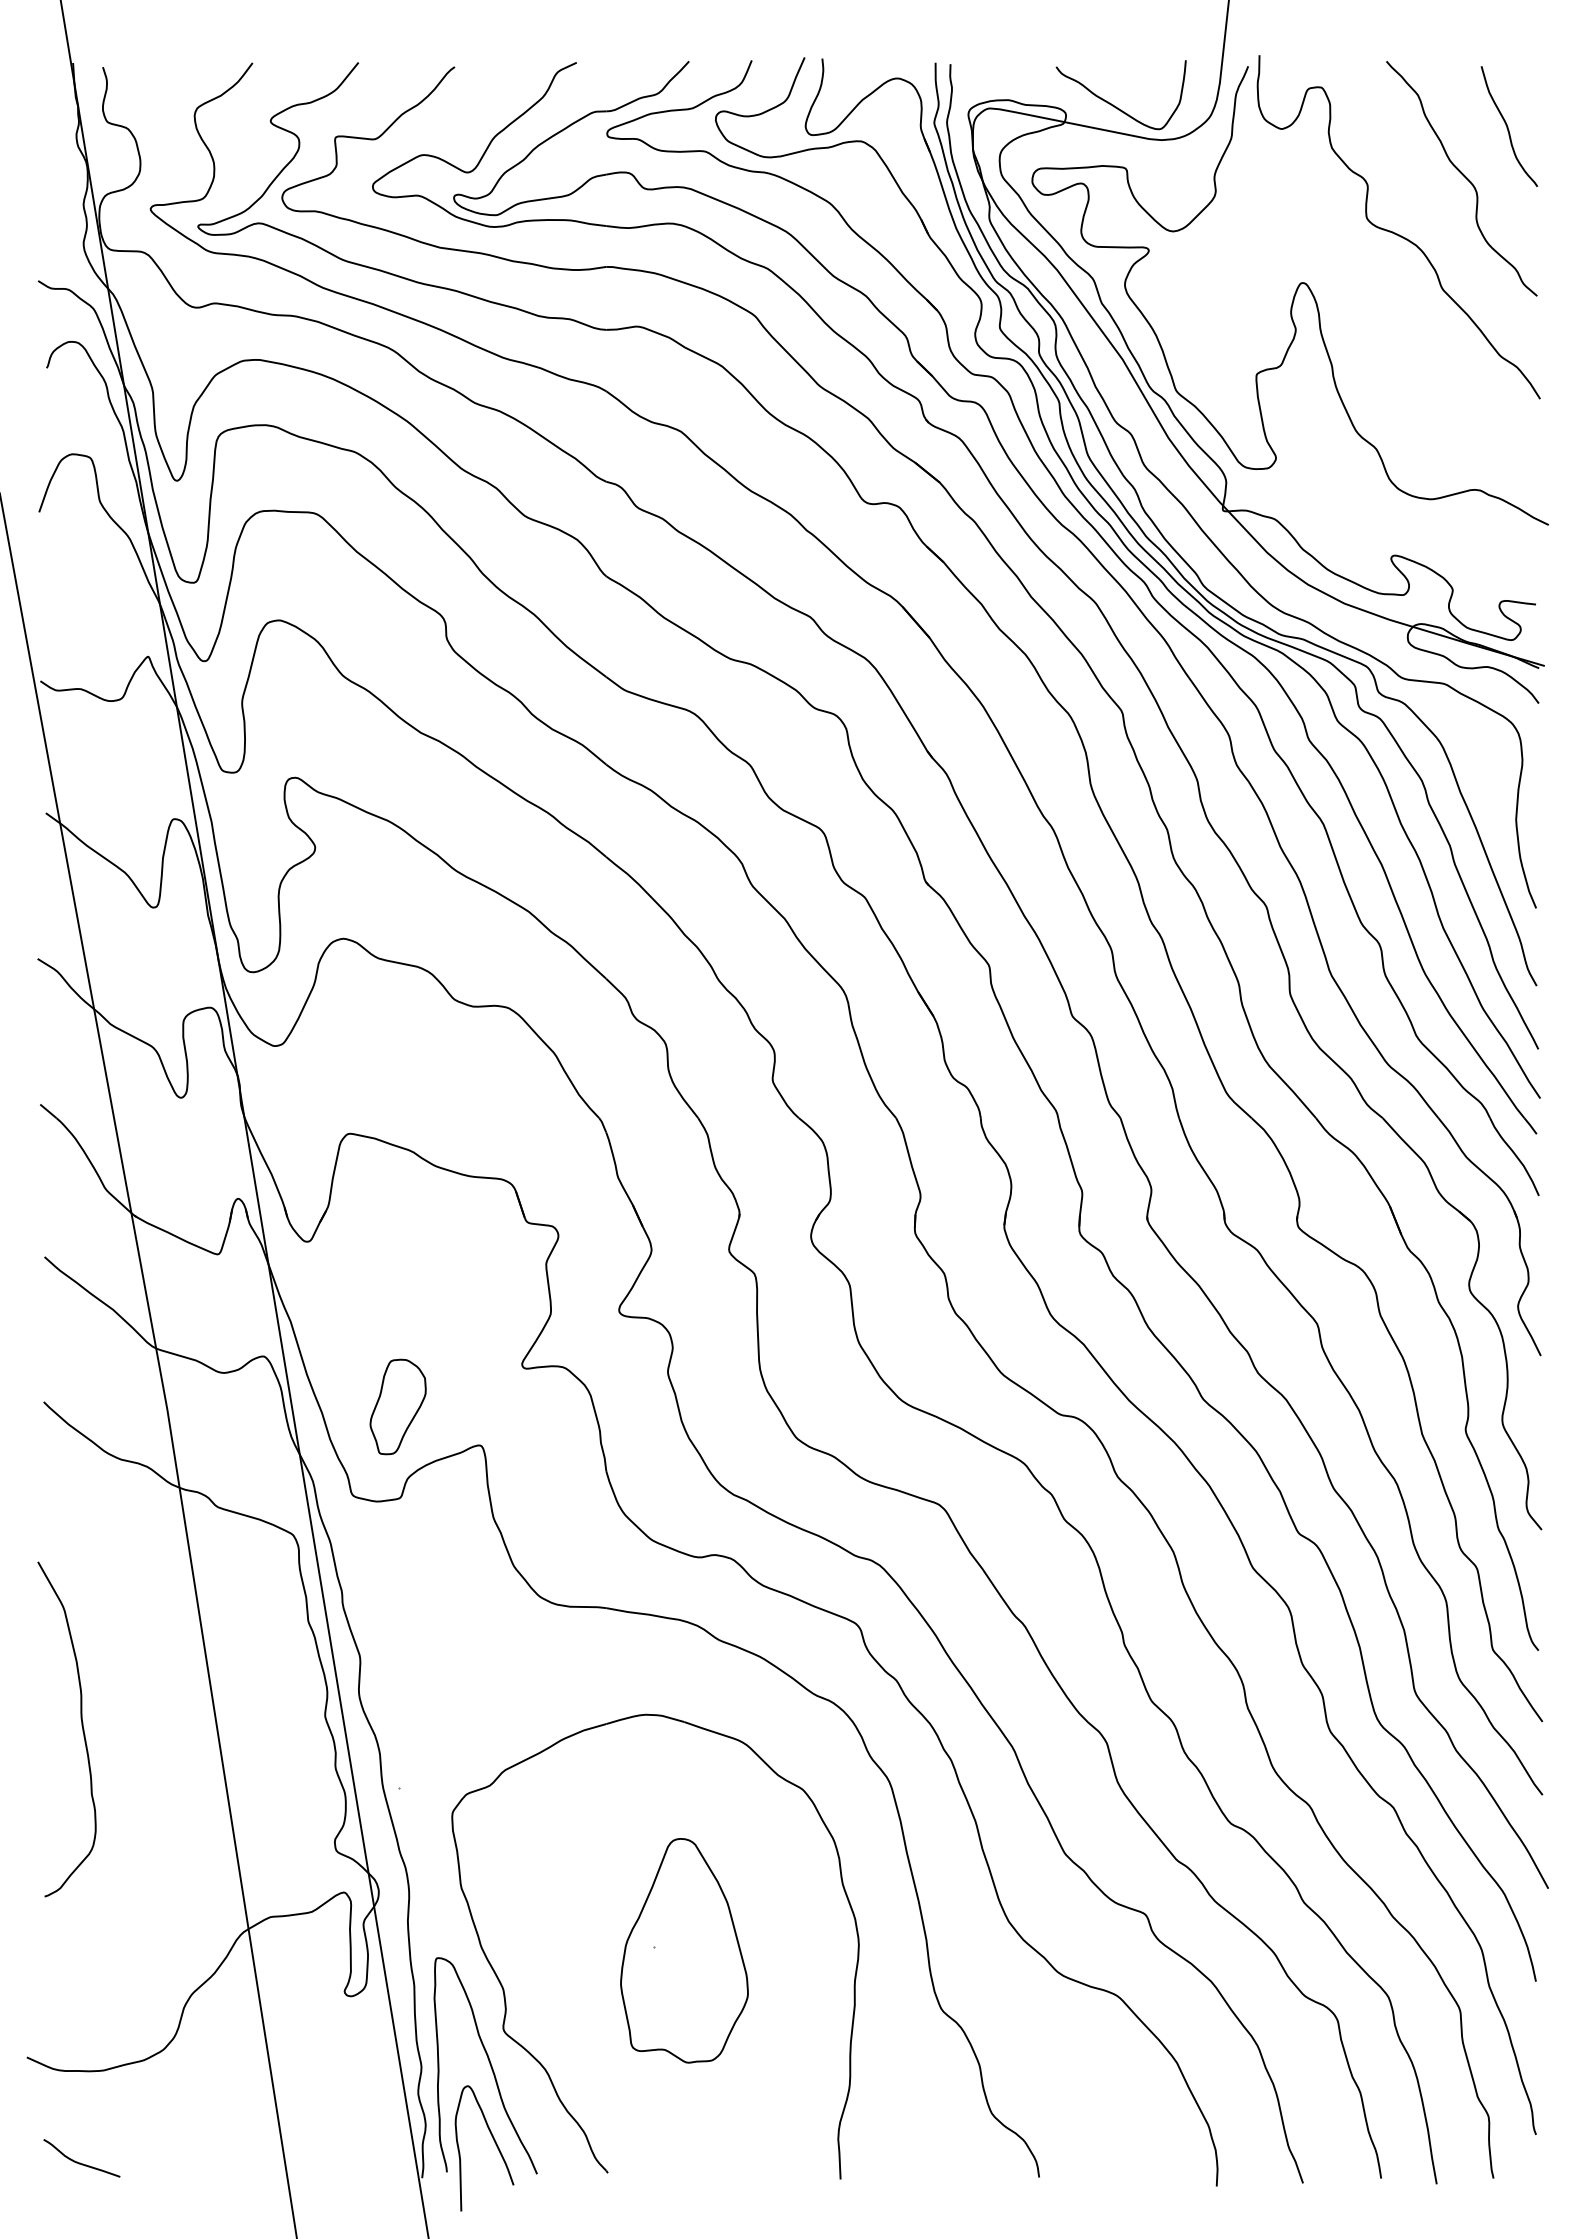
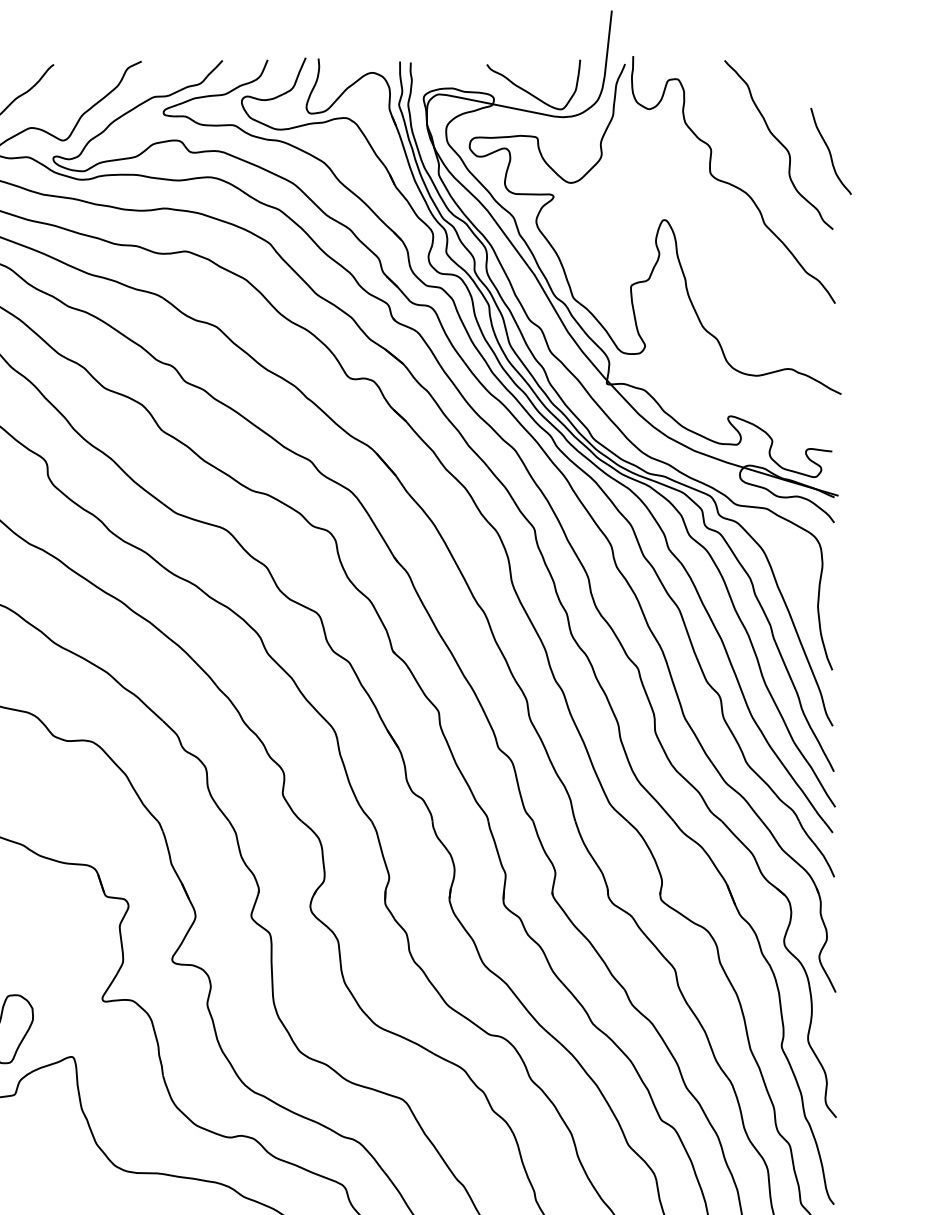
curve: (1508, 126) -> (830, 151), moved

